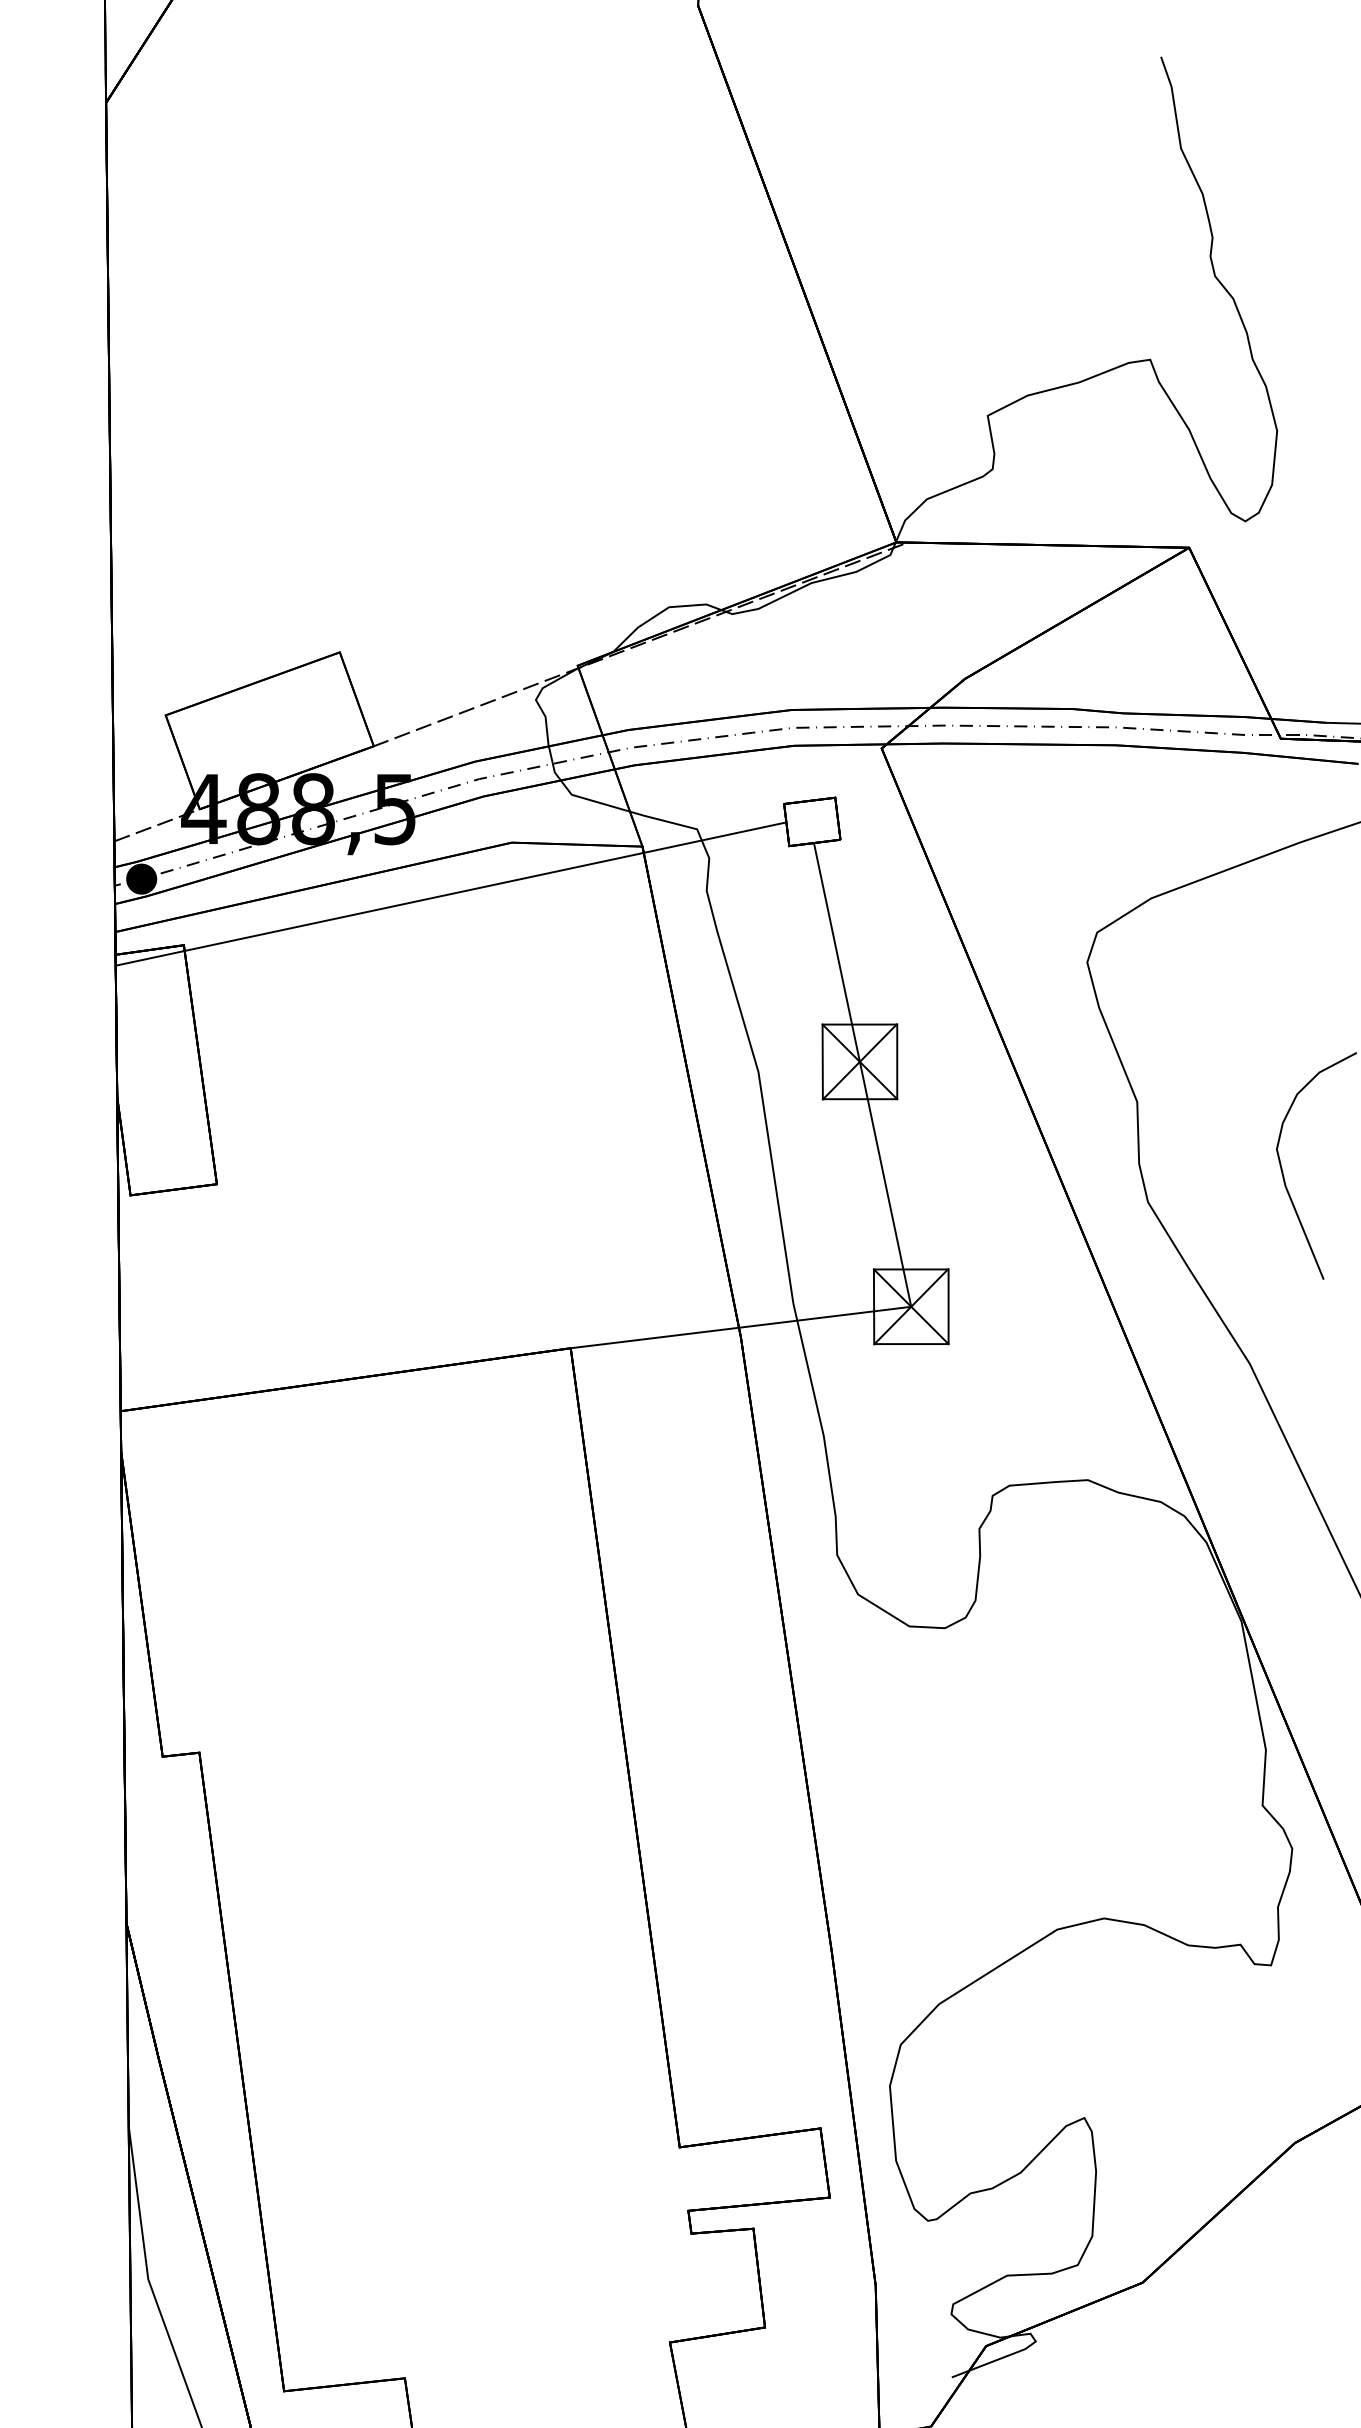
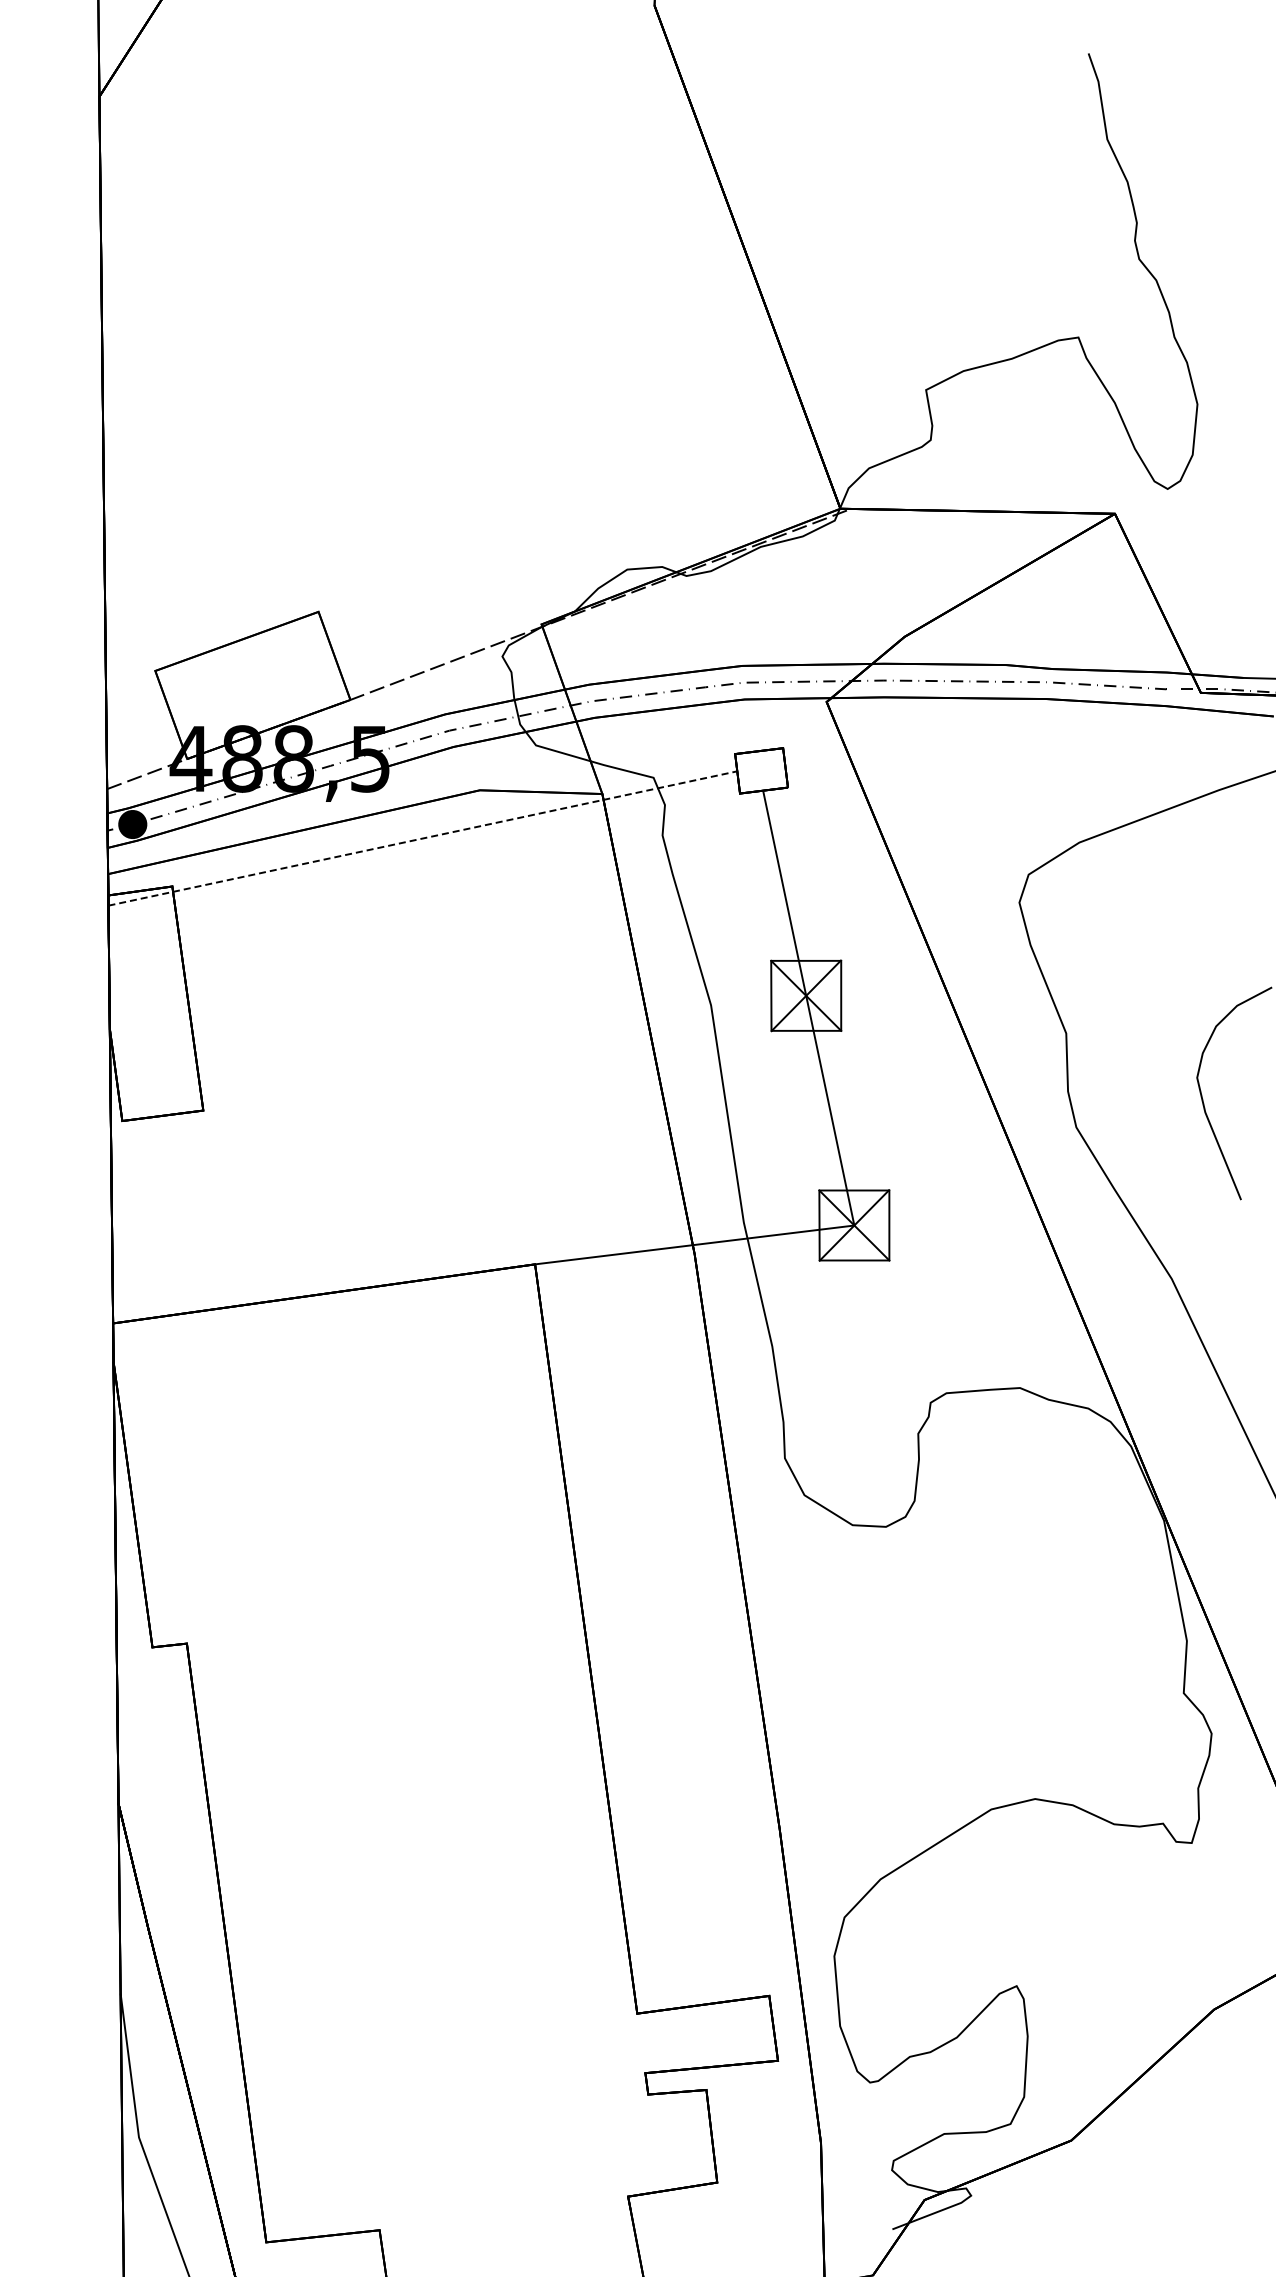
line: (450, 894) -> (422, 838), solid -> dashed

